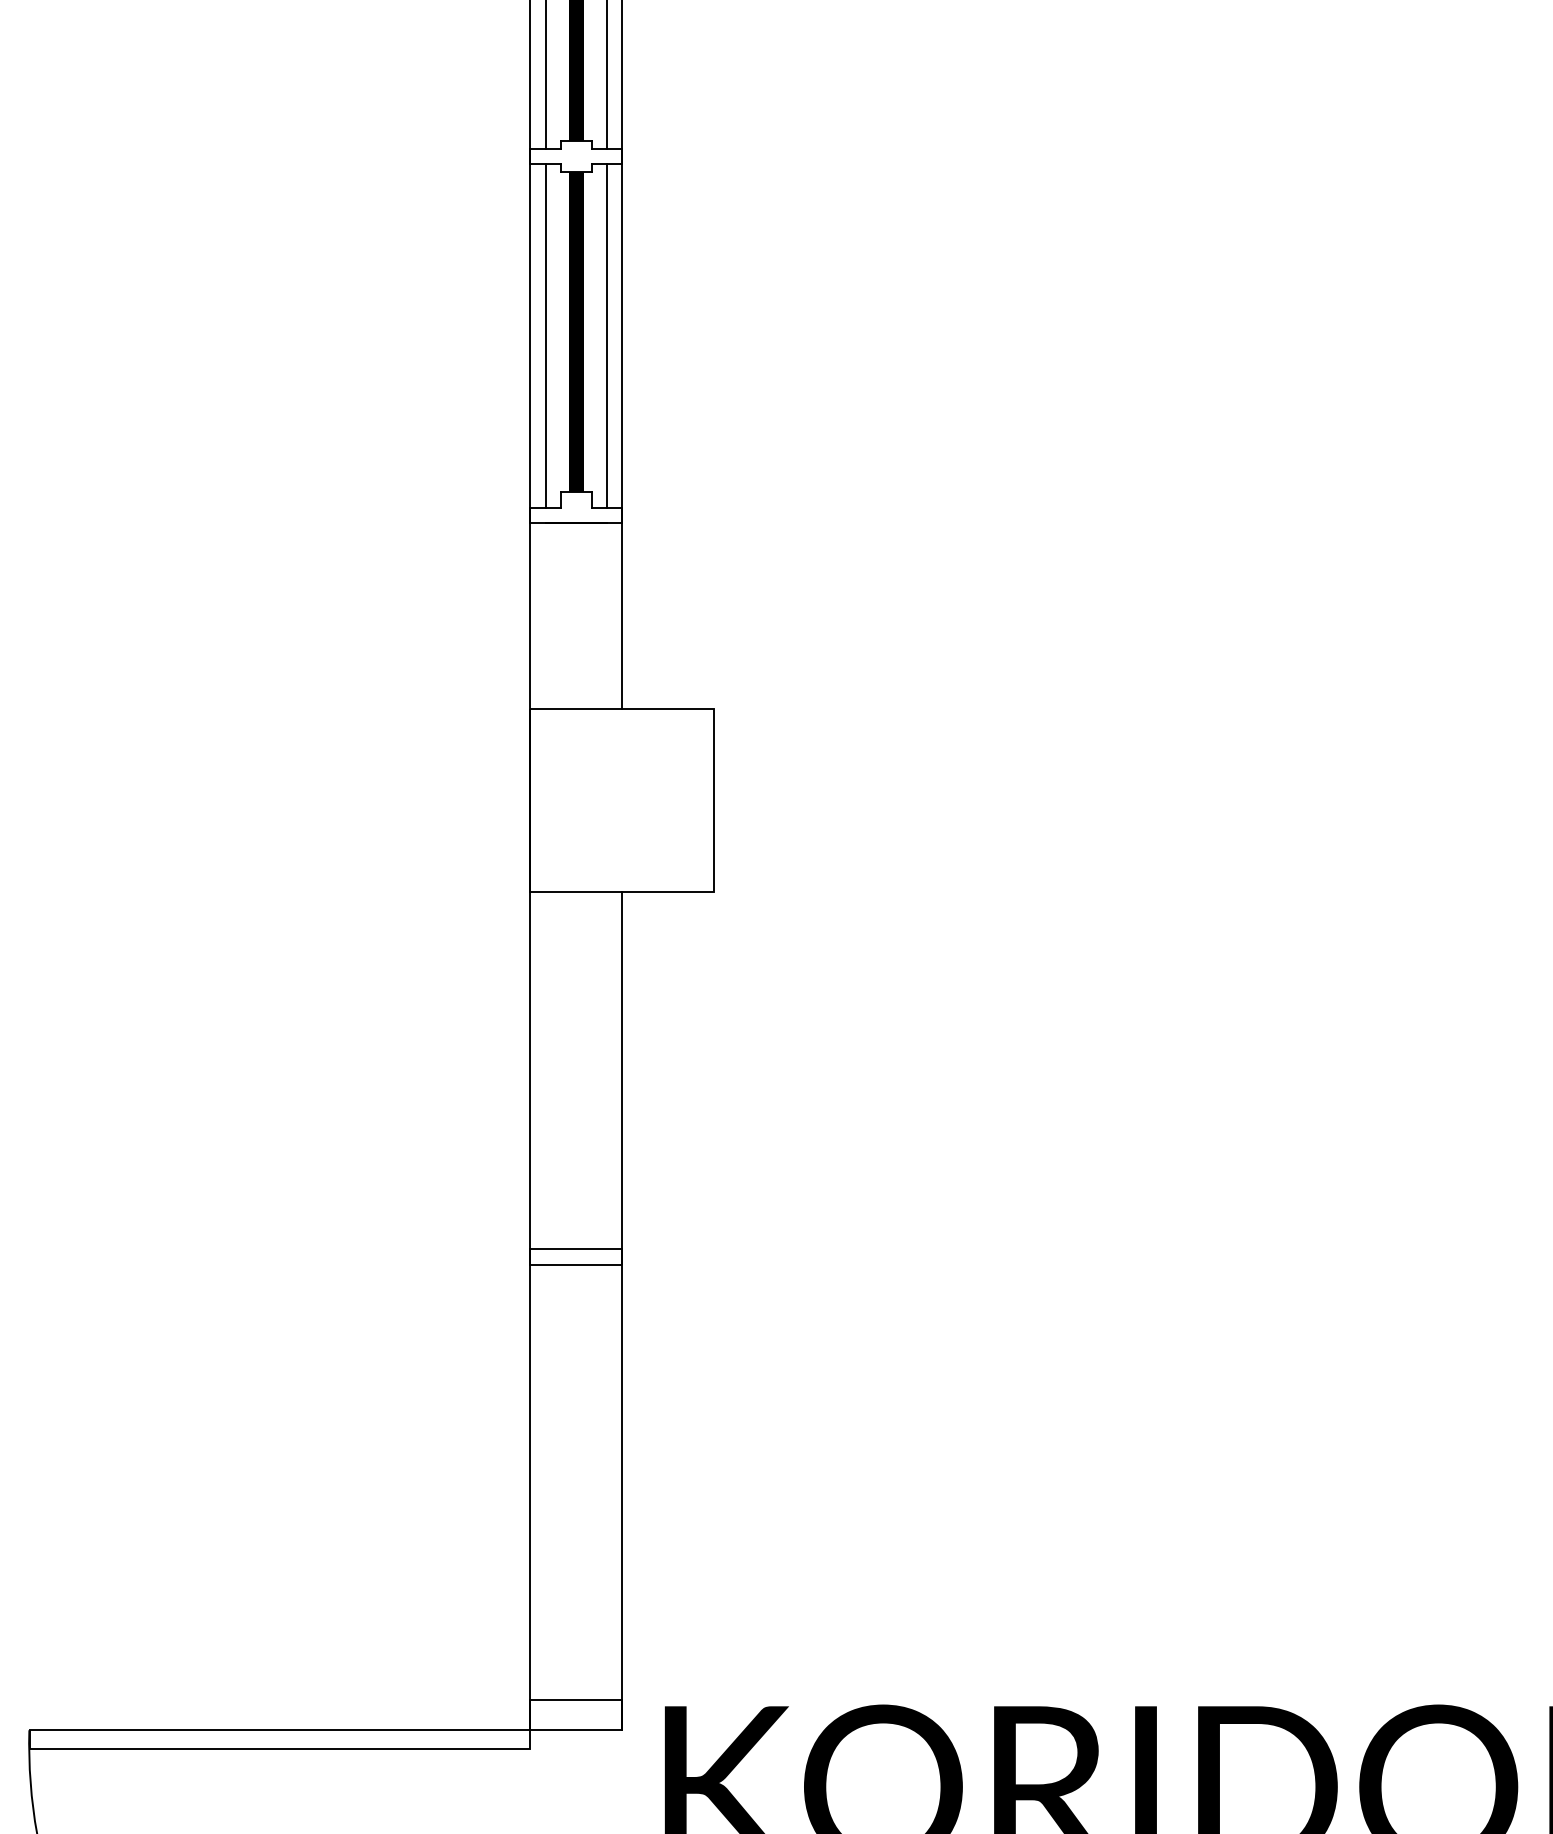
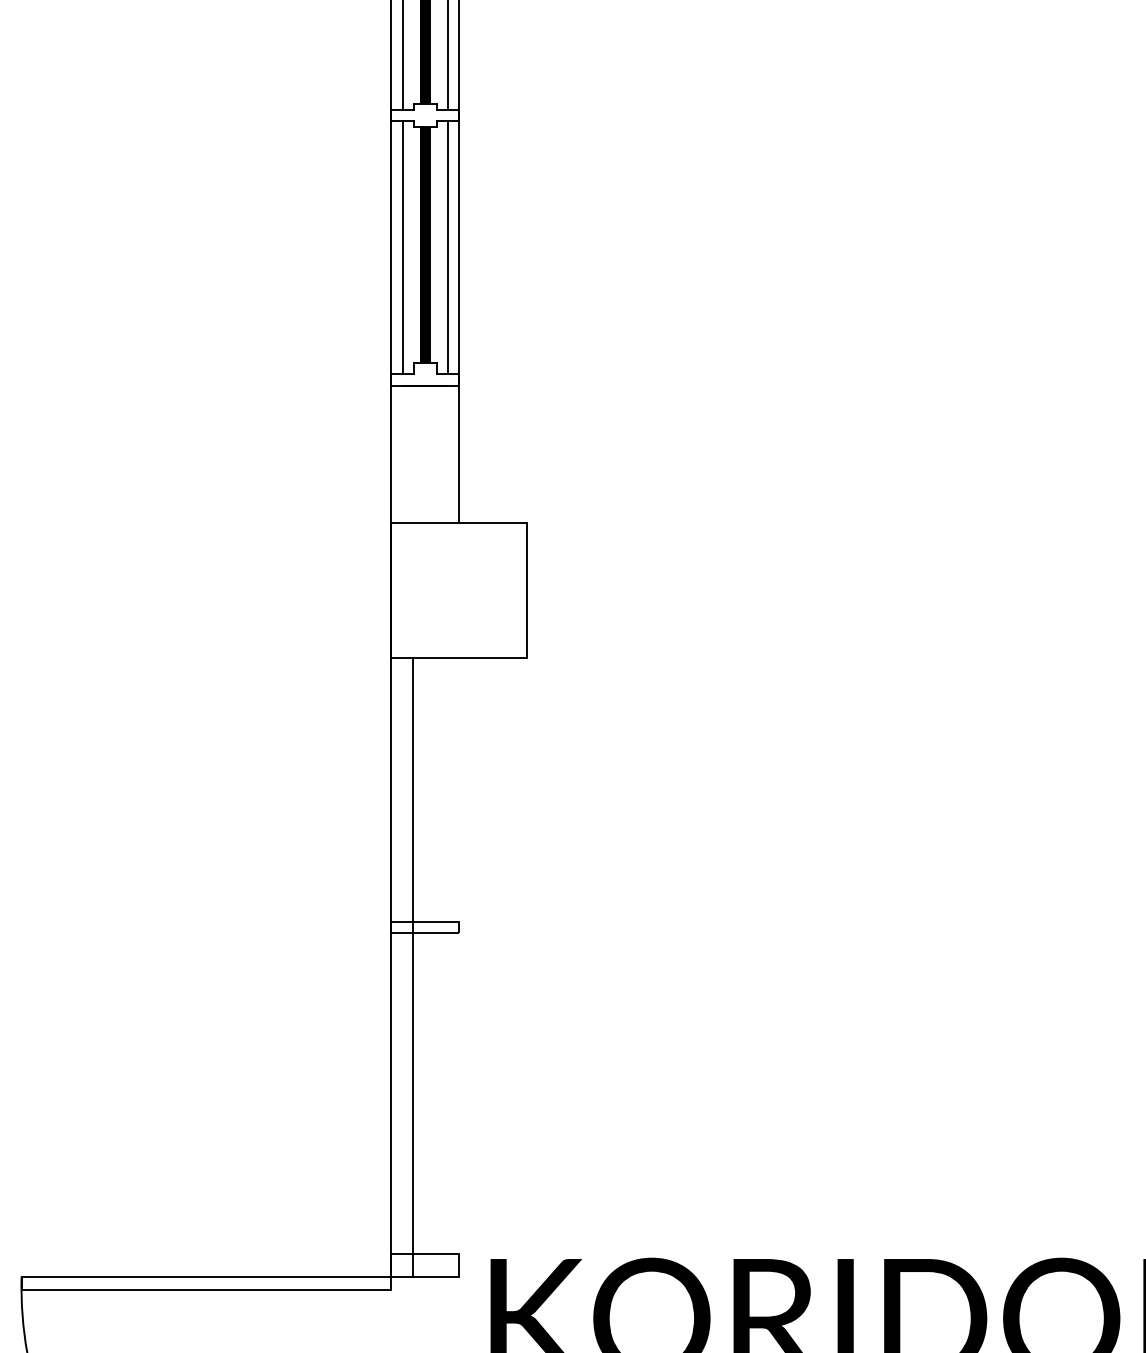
line: (622, 1311) -> (413, 967), moved

